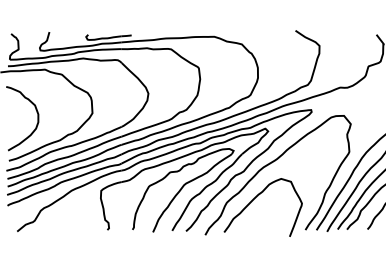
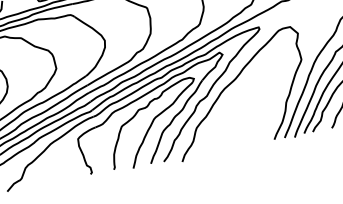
curve: (254, 199) -> (221, 120), removed

